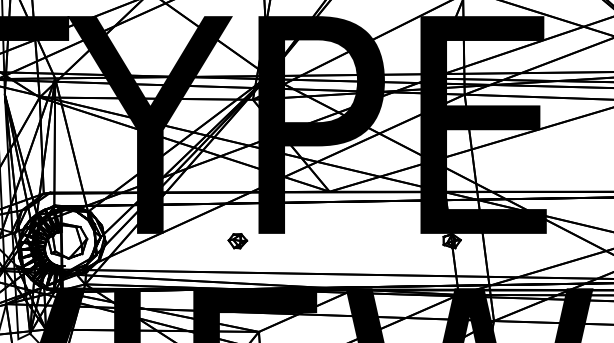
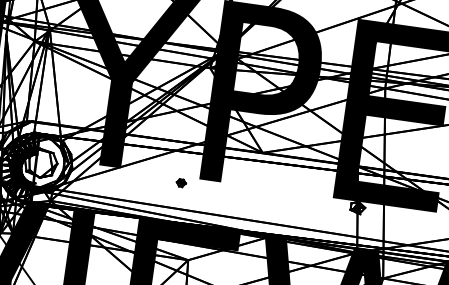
part: (237, 241) -> (181, 183), size x0.6

